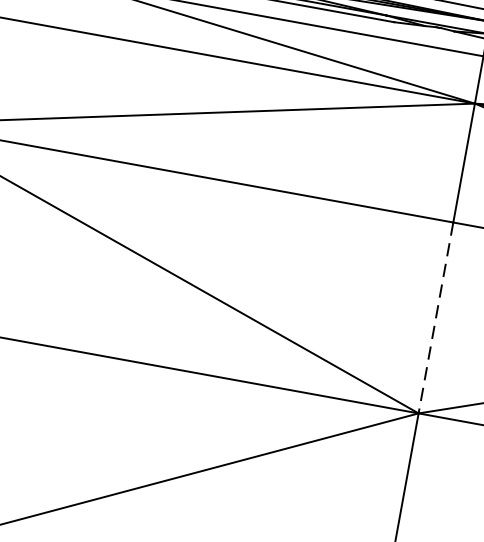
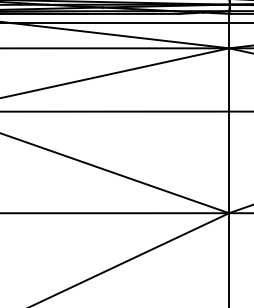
line: (436, 318) -> (229, 162), dashed -> solid

